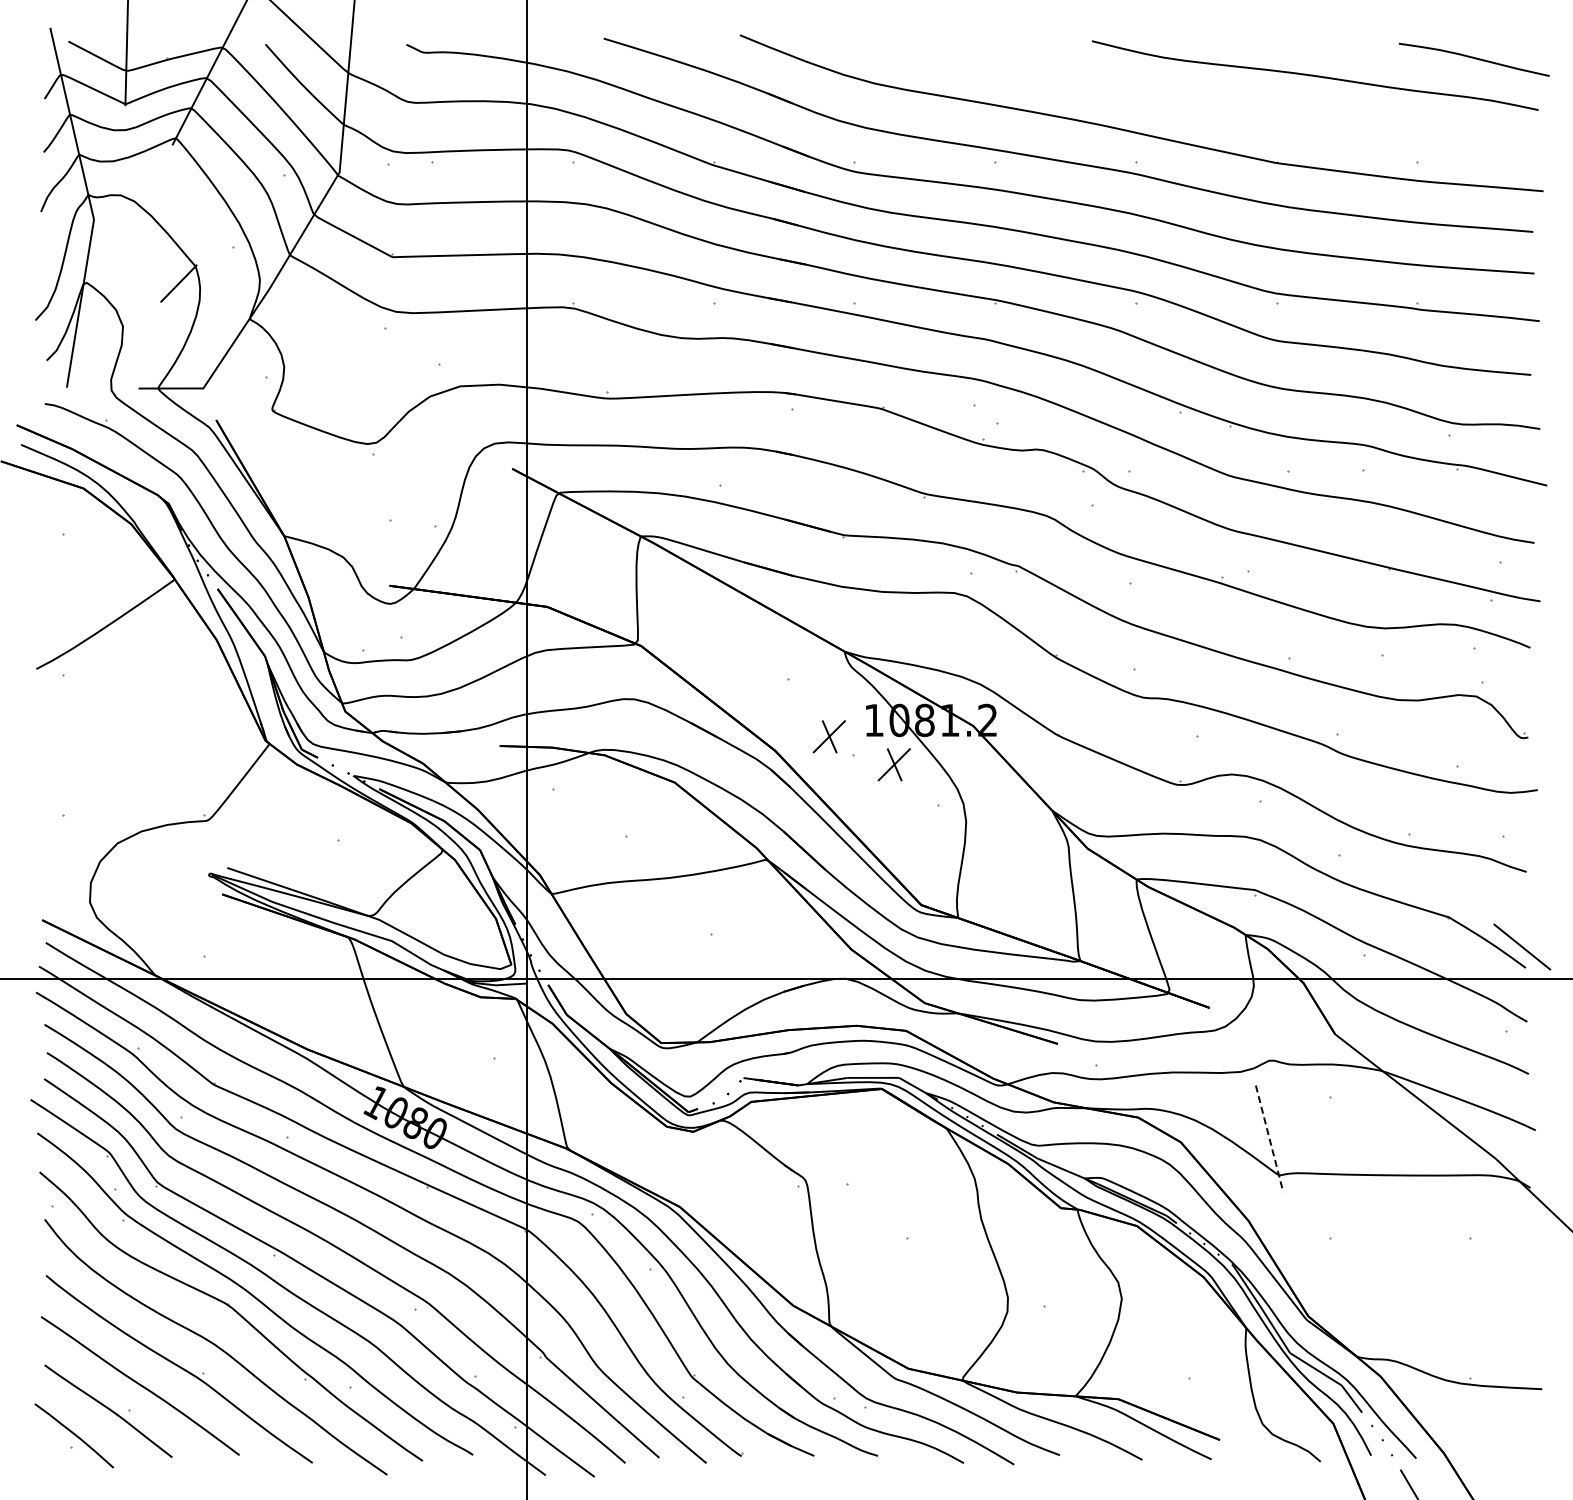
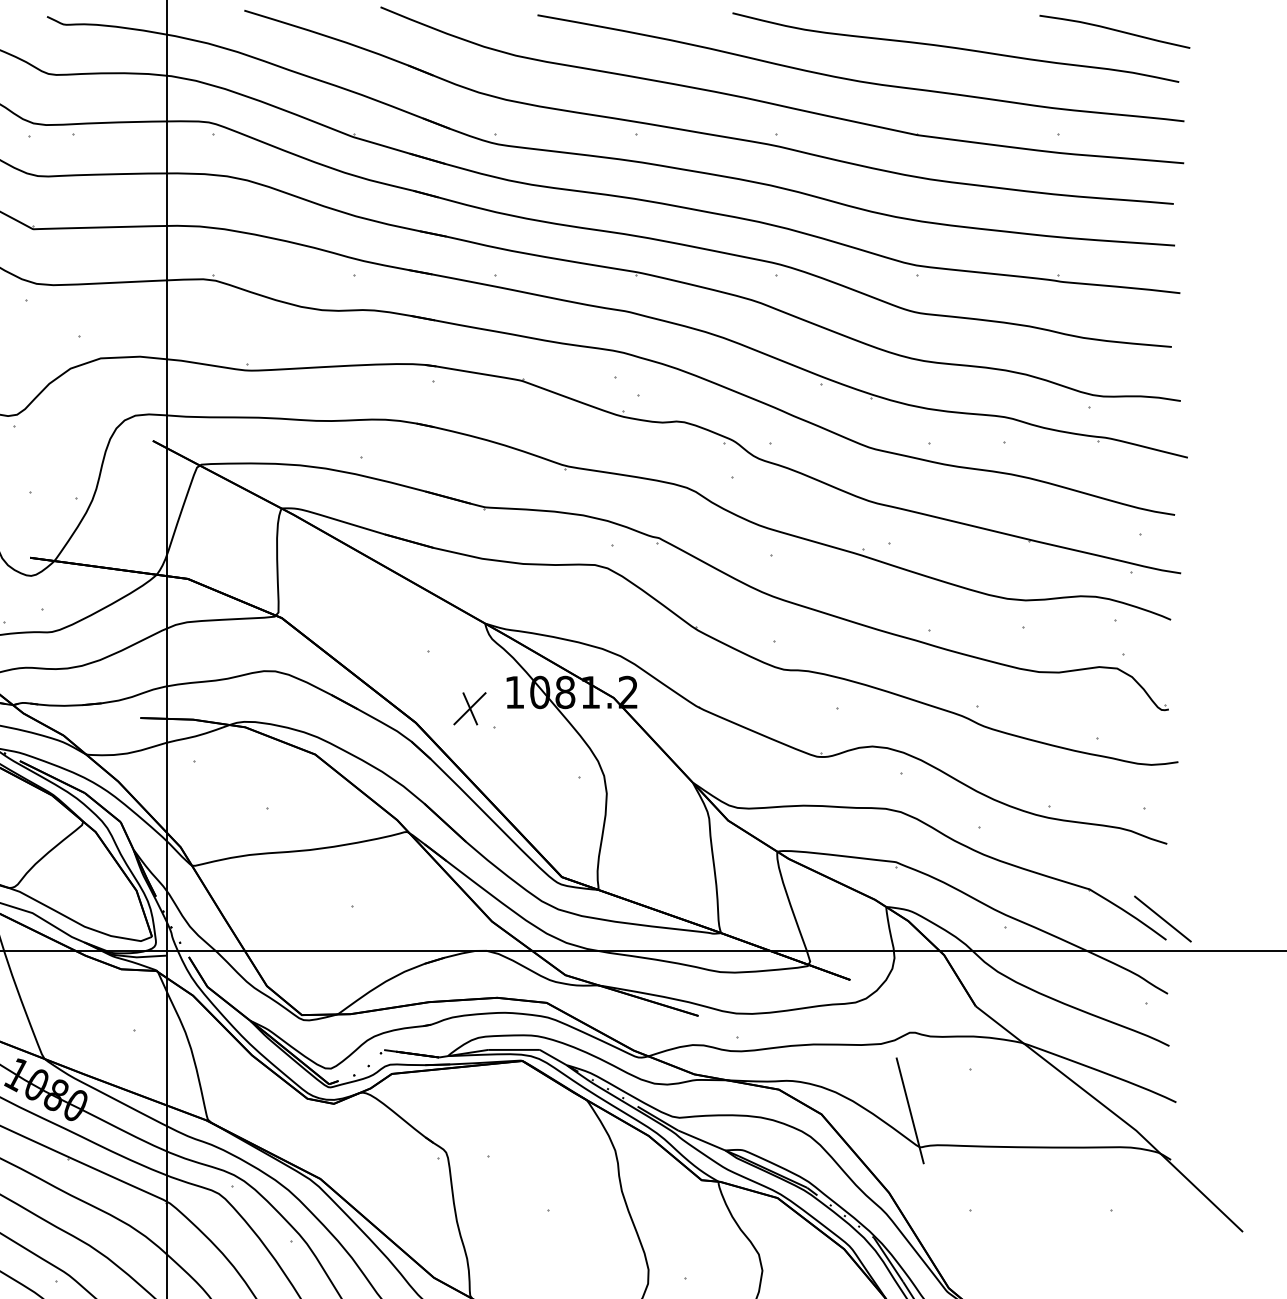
curve: (1215, 107) -> (856, 79), added
part: (893, 764) -> (534, 736), removed
line: (1269, 1139) -> (910, 1111), dashed -> solid

